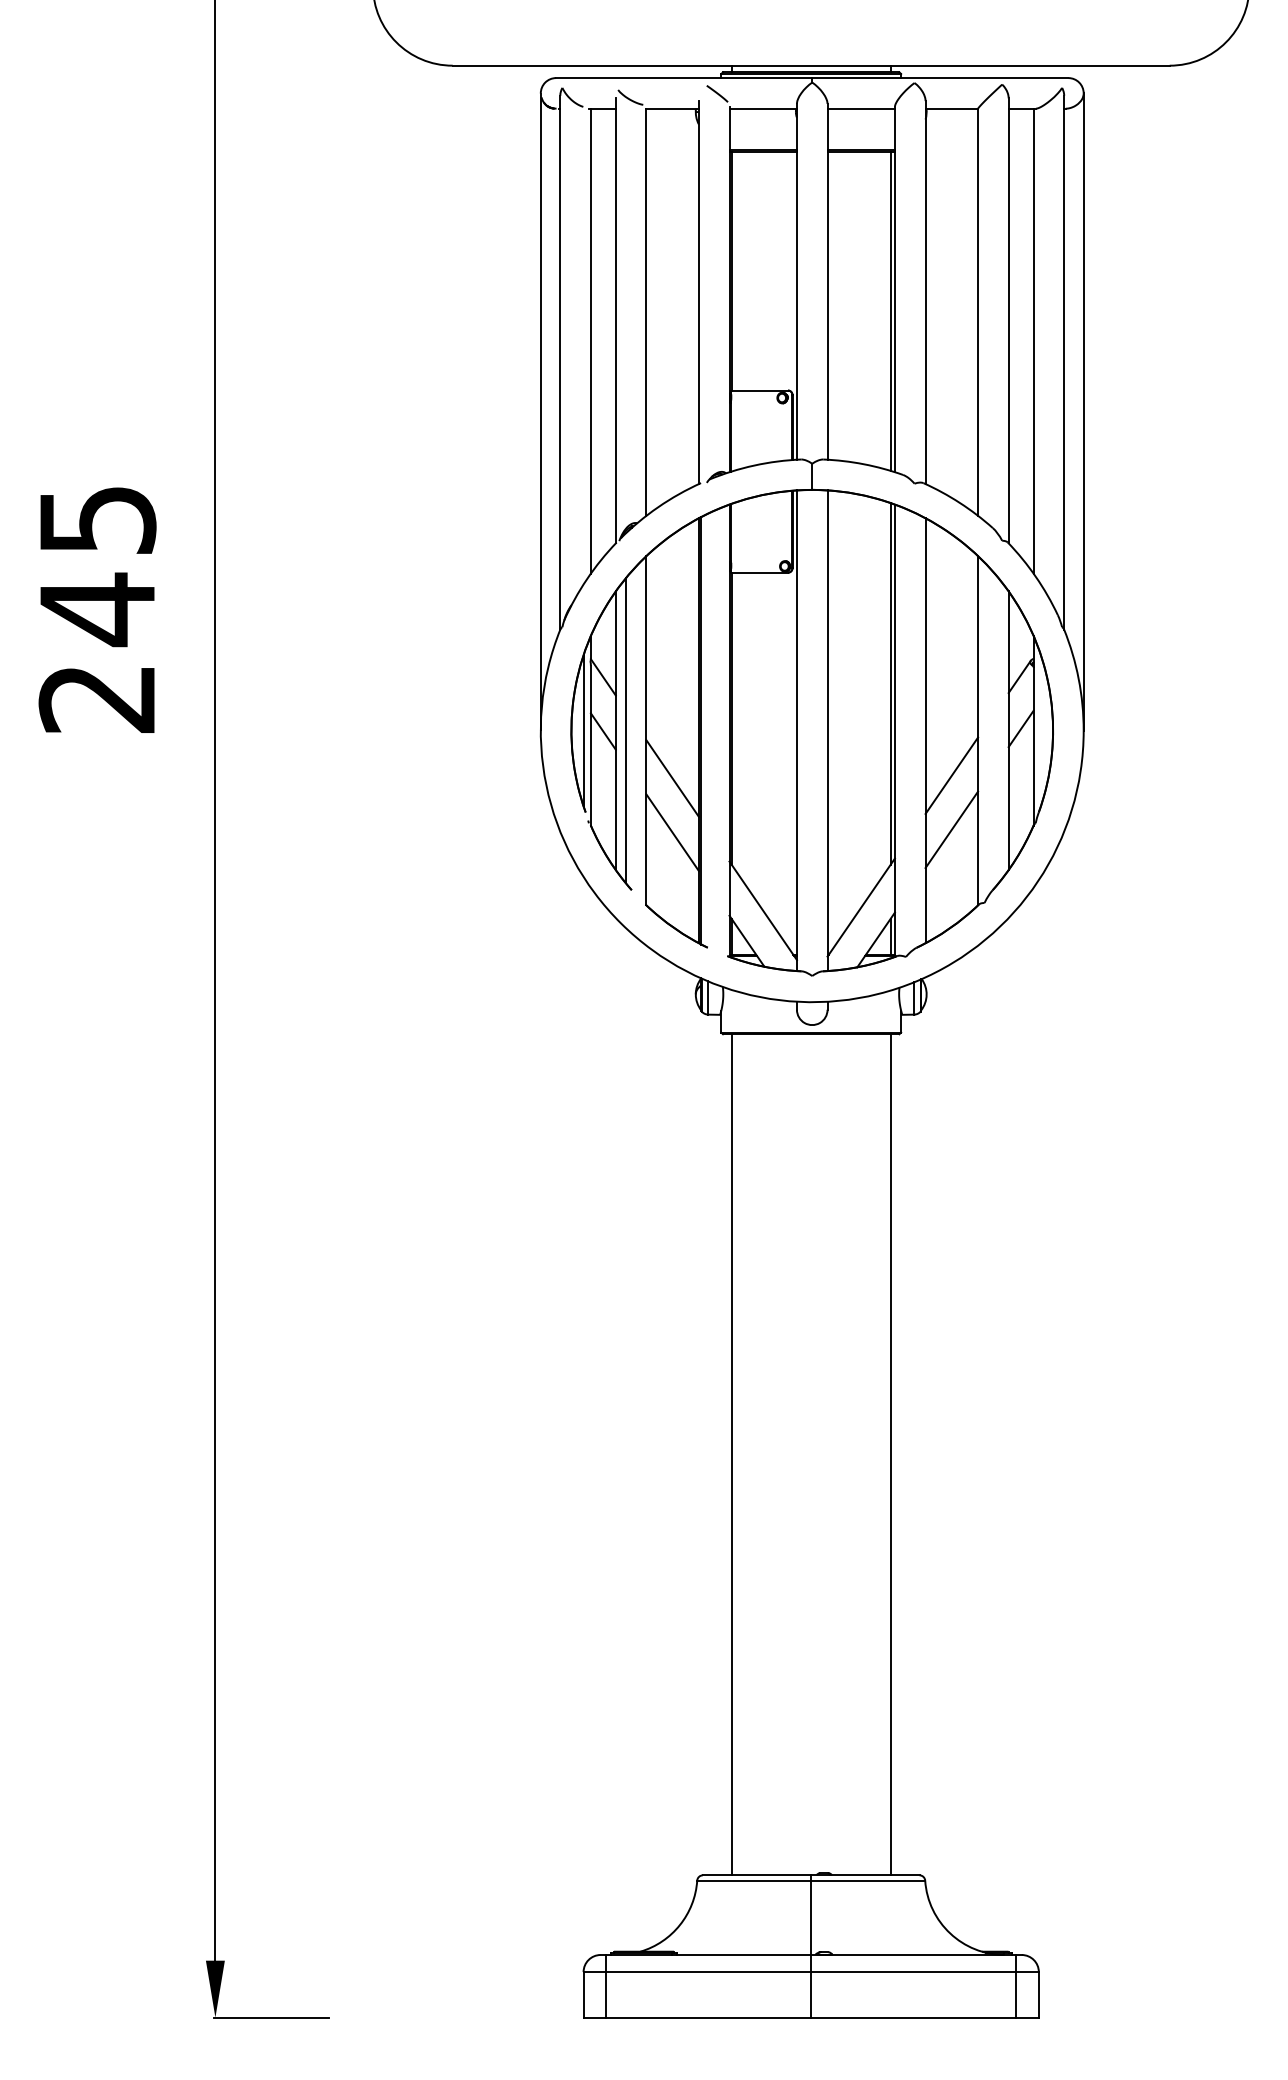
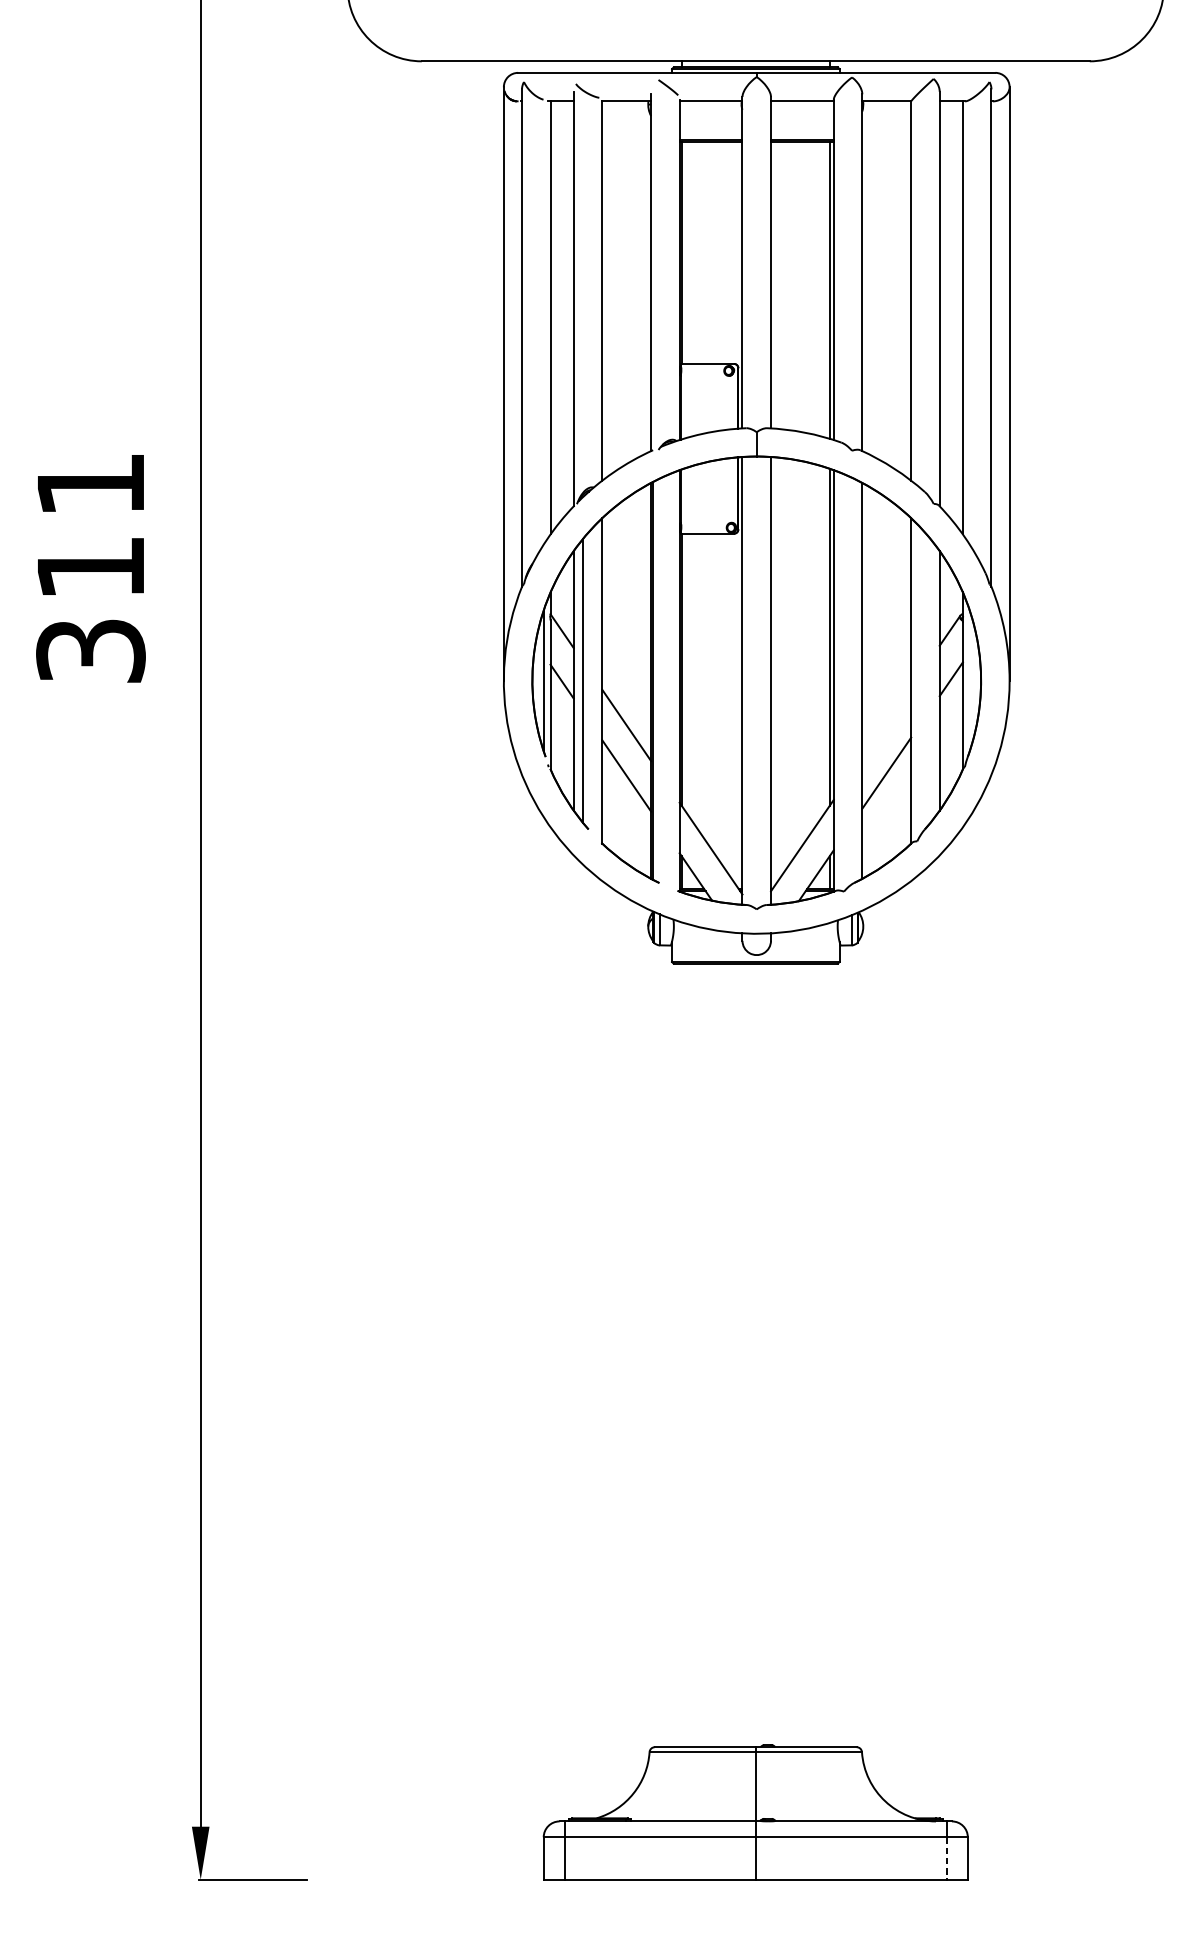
text: (97, 609) -> (90, 567), 245 -> 311
line: (951, 775) -> (886, 722), removed
line: (731, 1454) -> (681, 1355), removed
line: (890, 1454) -> (829, 1355), removed
line: (1016, 1994) -> (947, 1858), solid -> dashed

